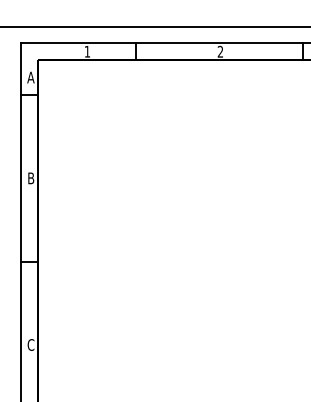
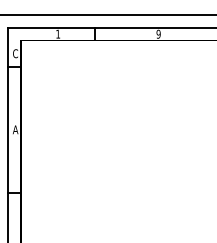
text: (220, 51) -> (158, 34), 2 -> 9
text: (30, 77) -> (15, 53), A -> C
text: (30, 178) -> (15, 129), B -> A

